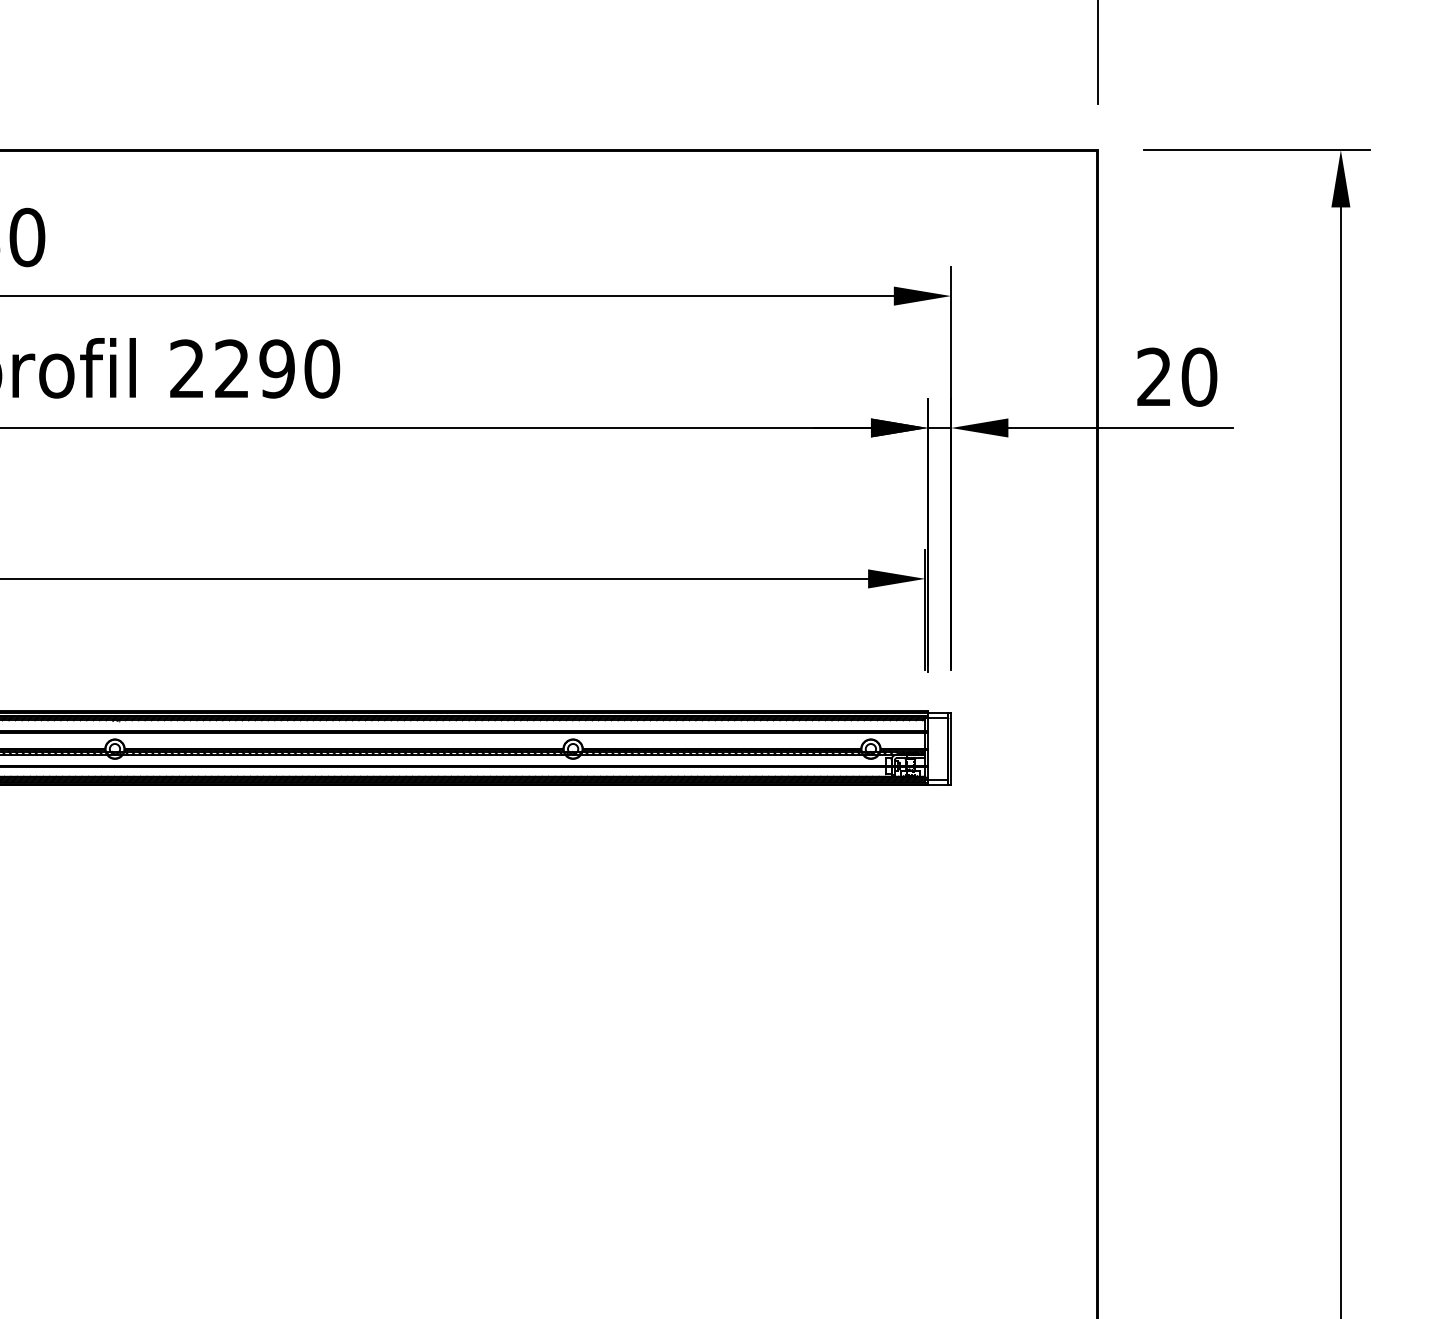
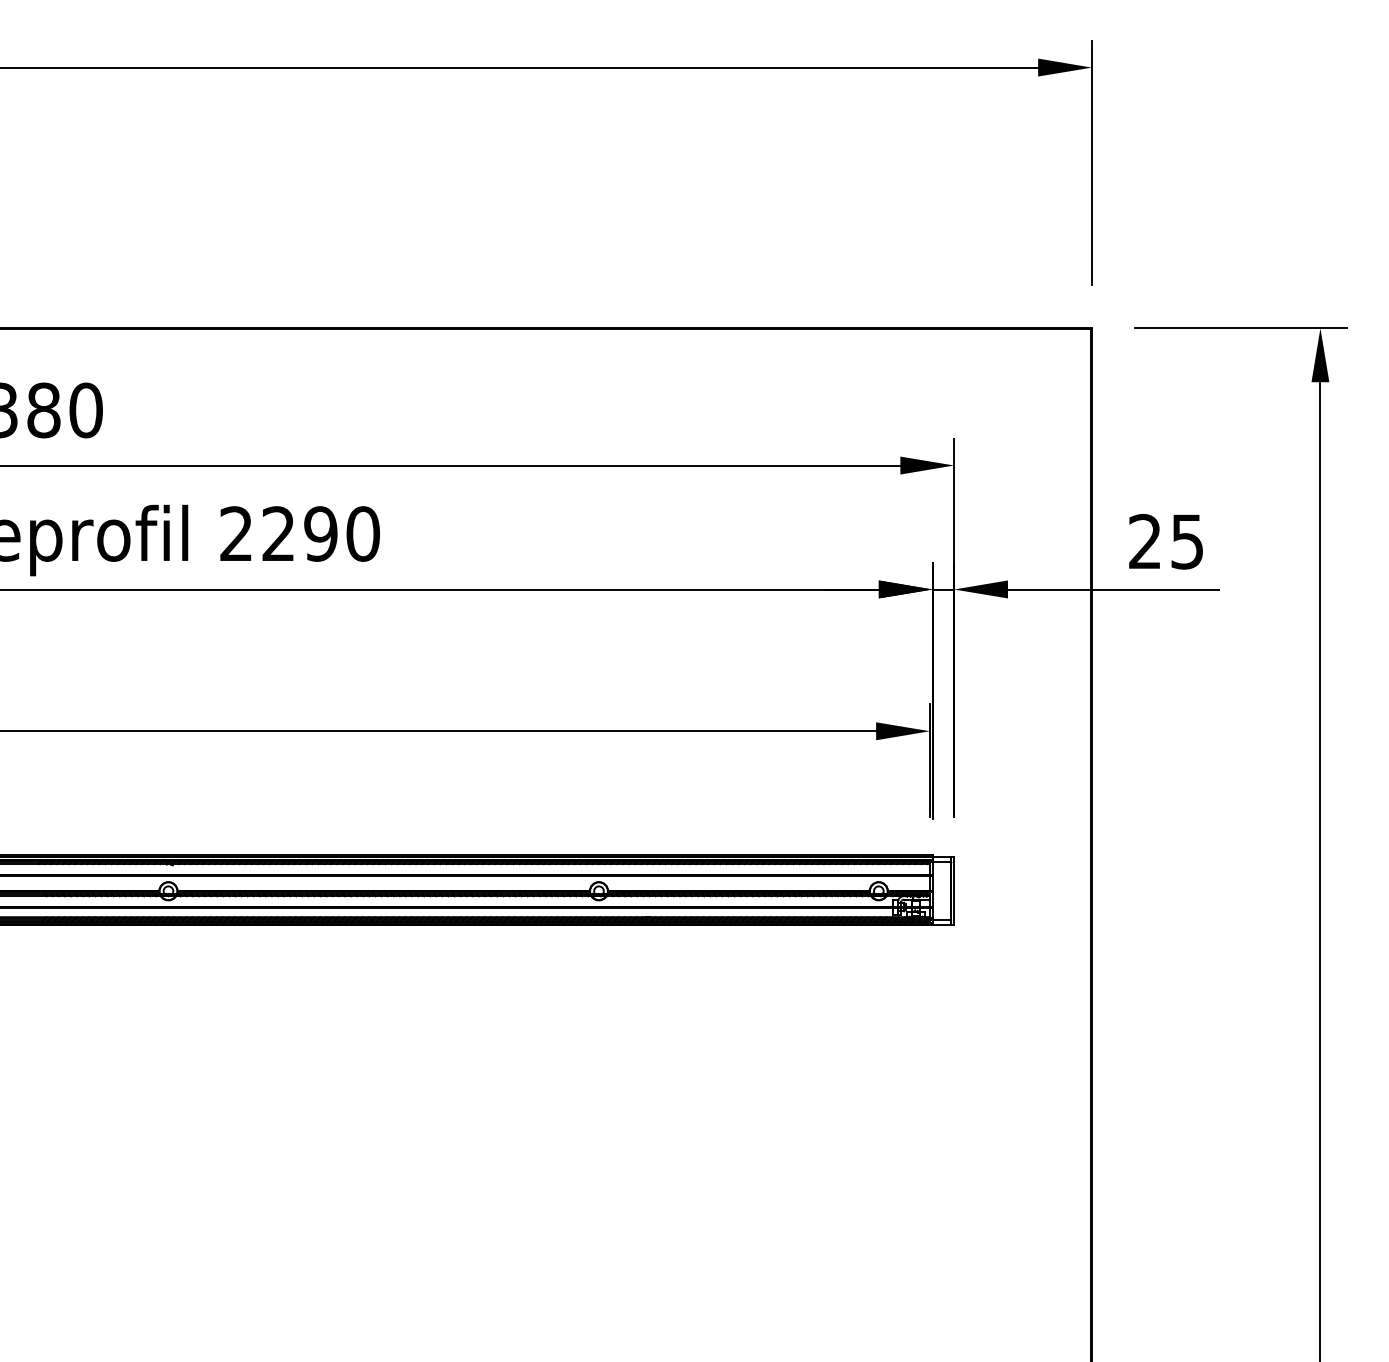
text: (1199, 376) -> (1187, 541), 20 -> 25

